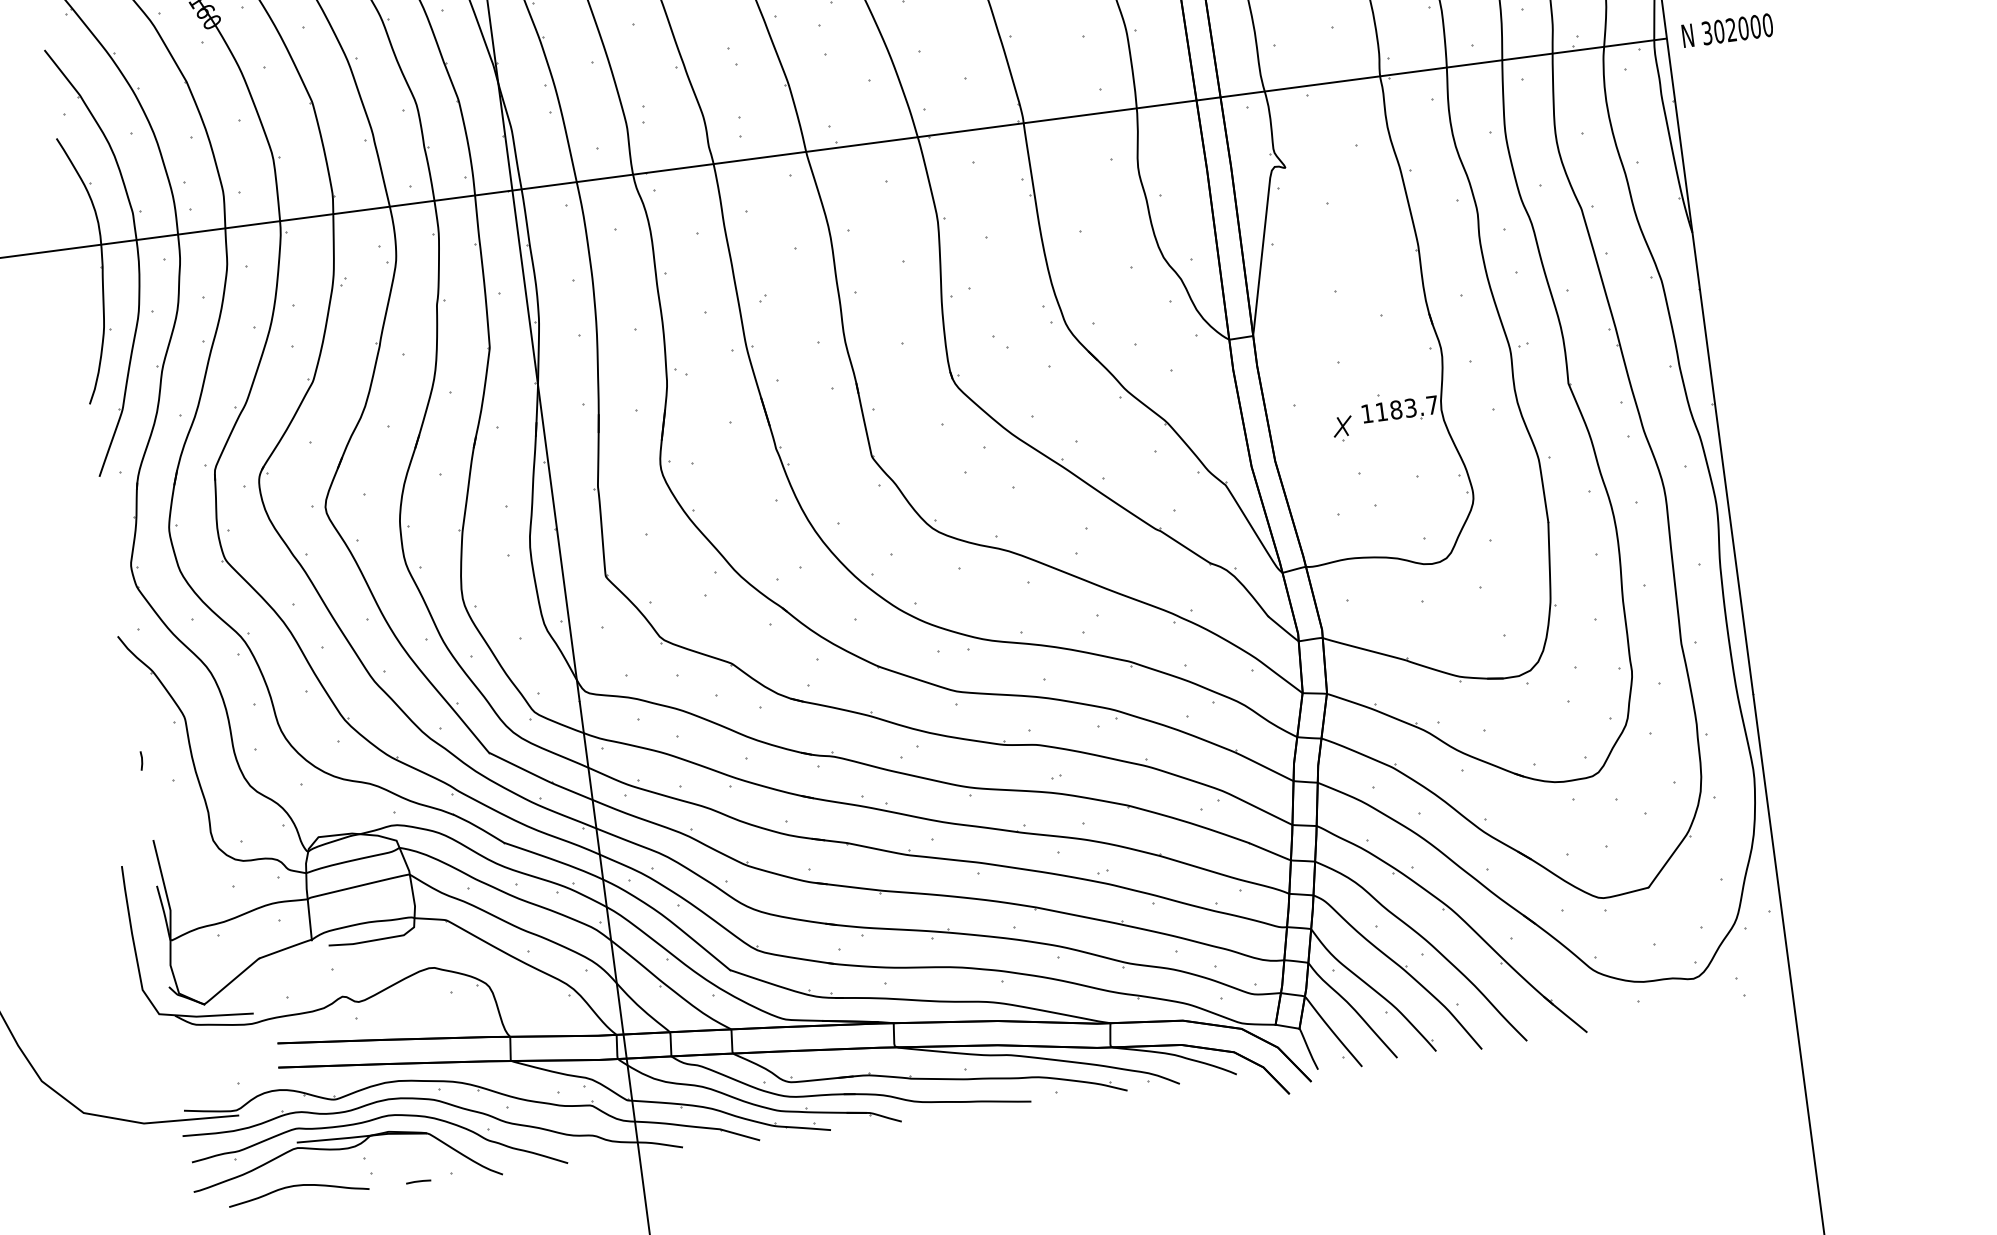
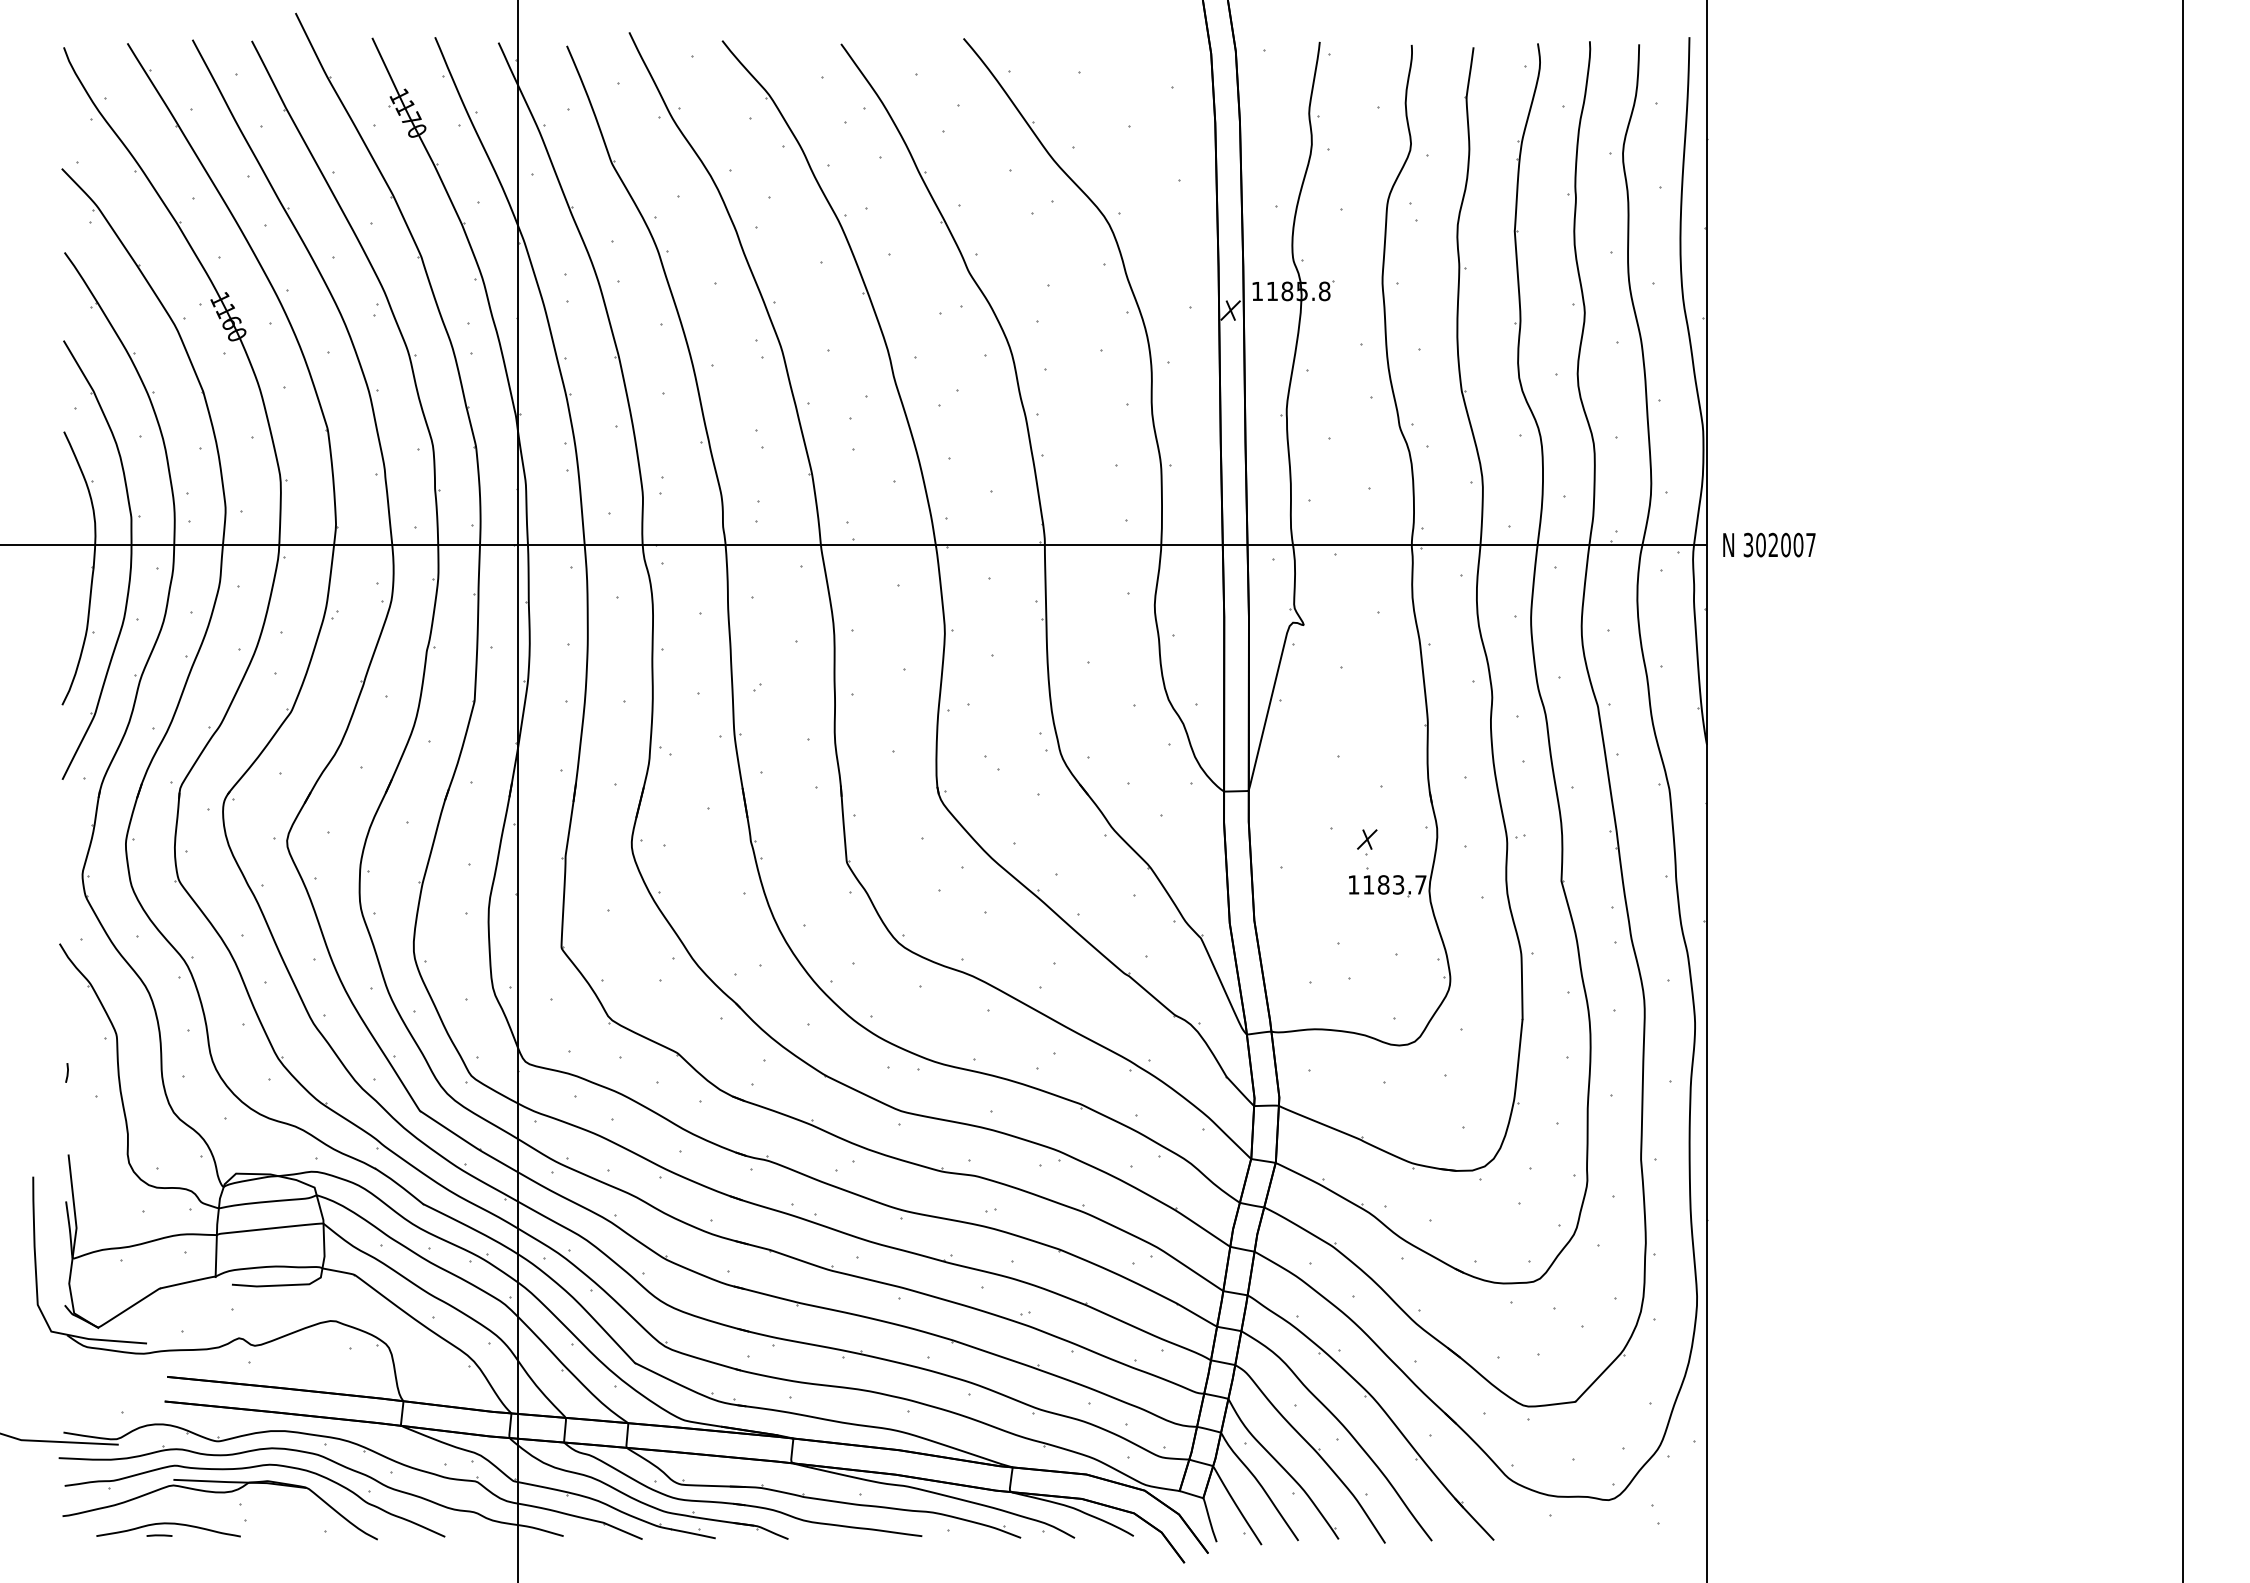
text: (1767, 24) -> (1810, 544), 302000 -> 302007
part: (1343, 429) -> (1367, 842), moved
line: (418, 1181) -> (159, 1535), moved

